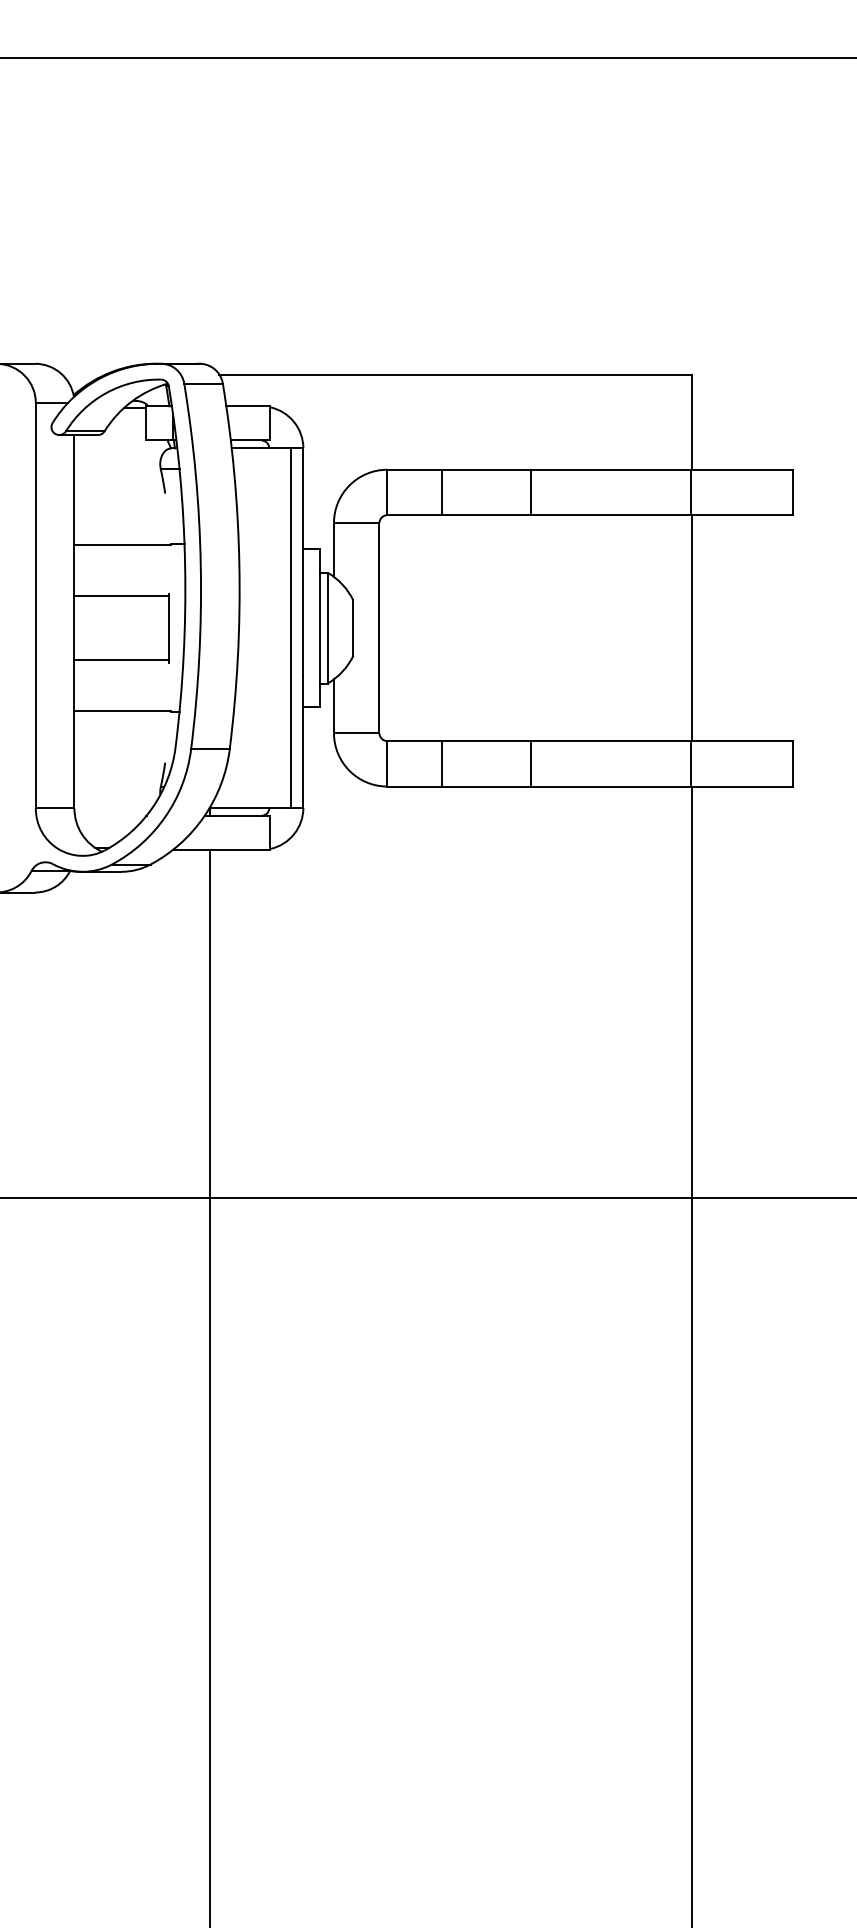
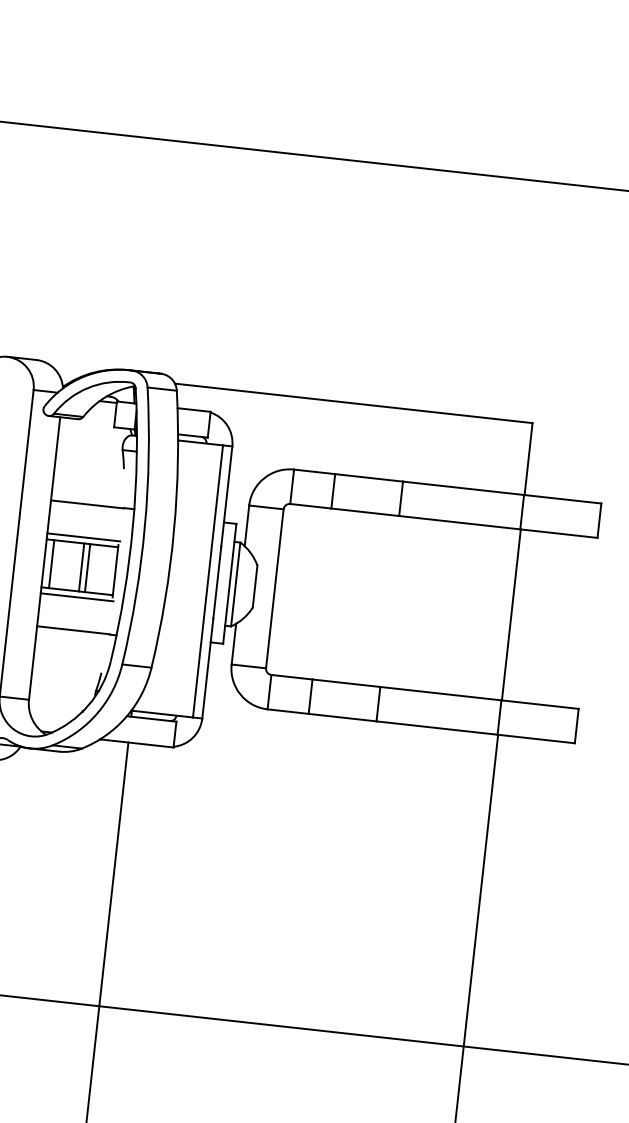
line: (122, 588) -> (83, 537), added
line: (84, 627) -> (51, 563), added
line: (124, 627) -> (81, 567), added
line: (131, 627) -> (87, 567), added
line: (122, 667) -> (77, 597), added

